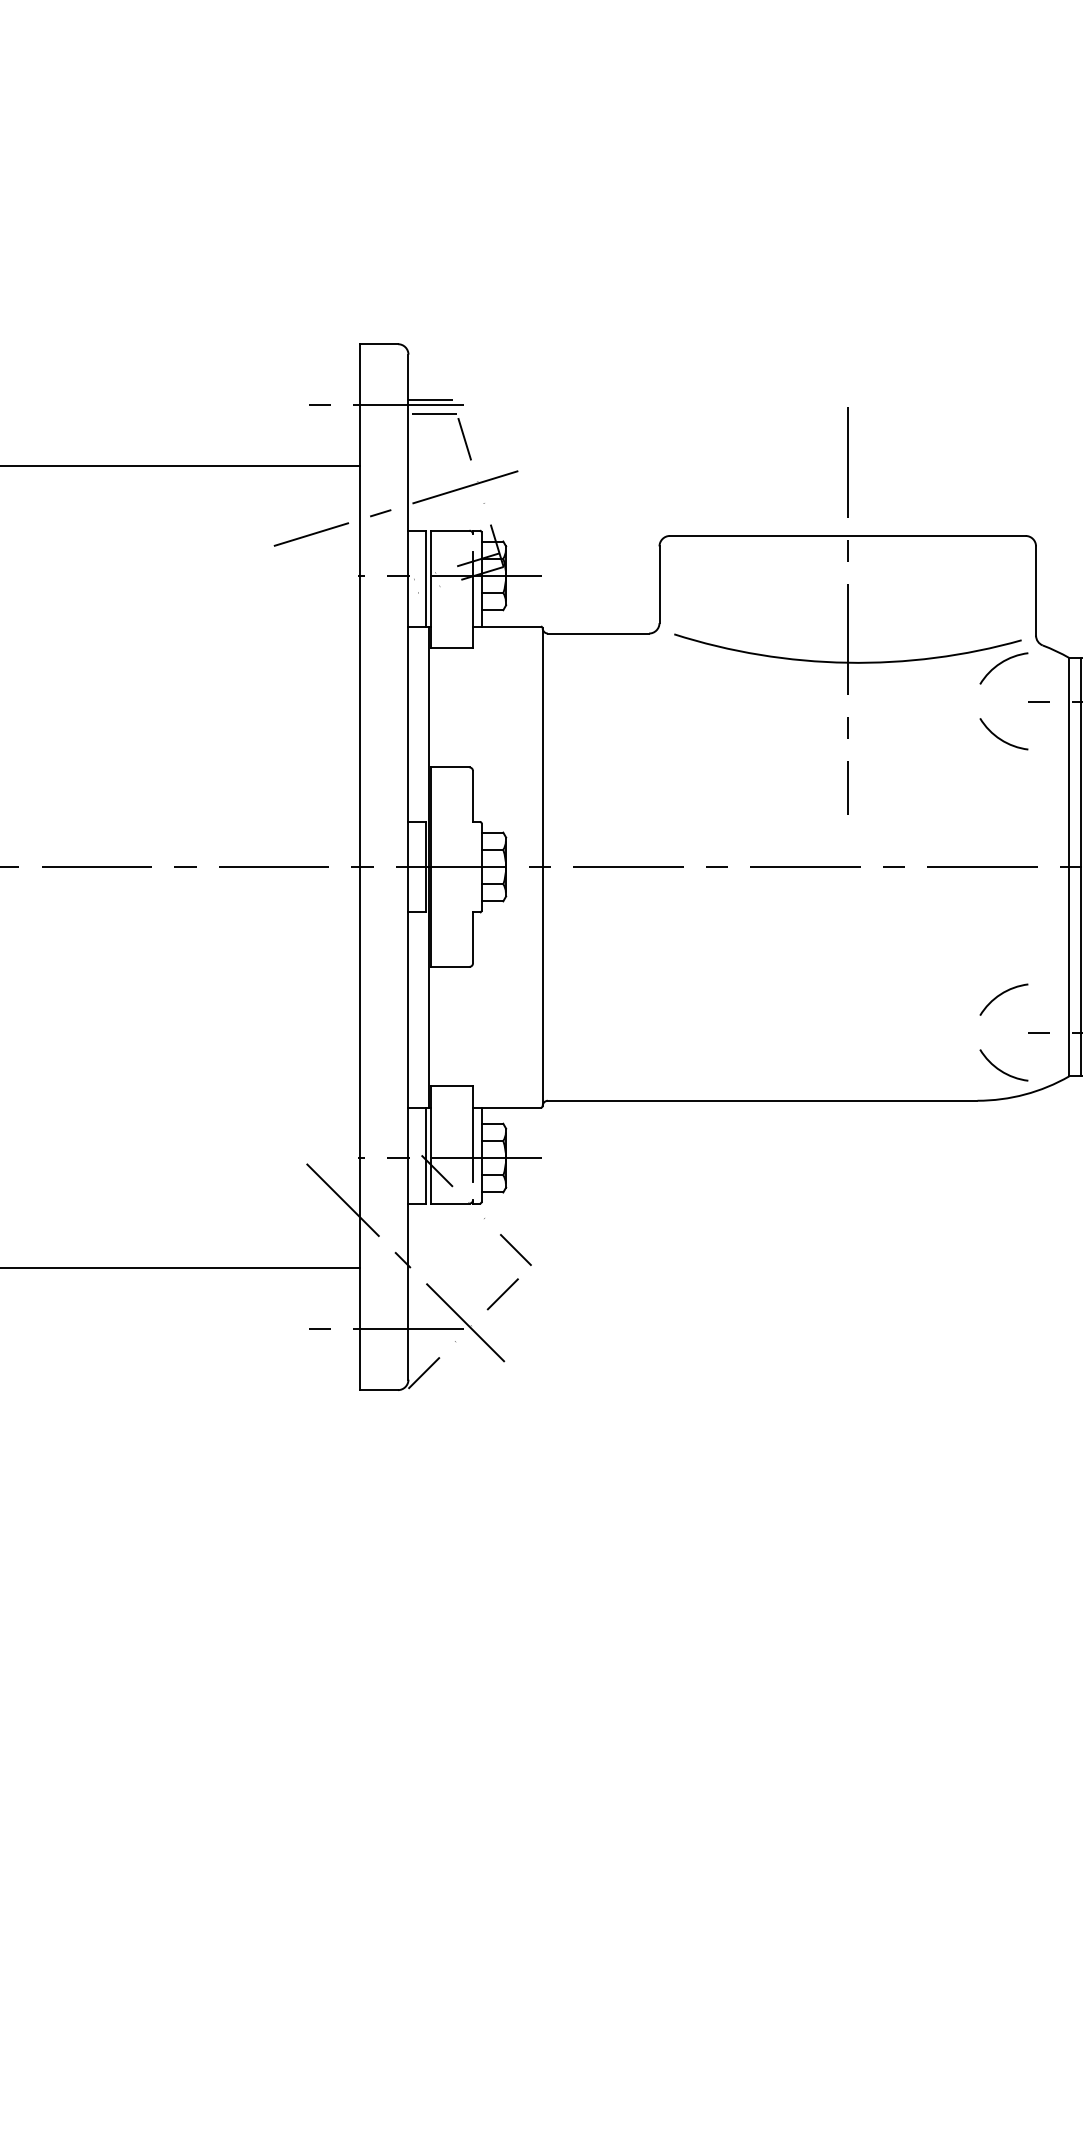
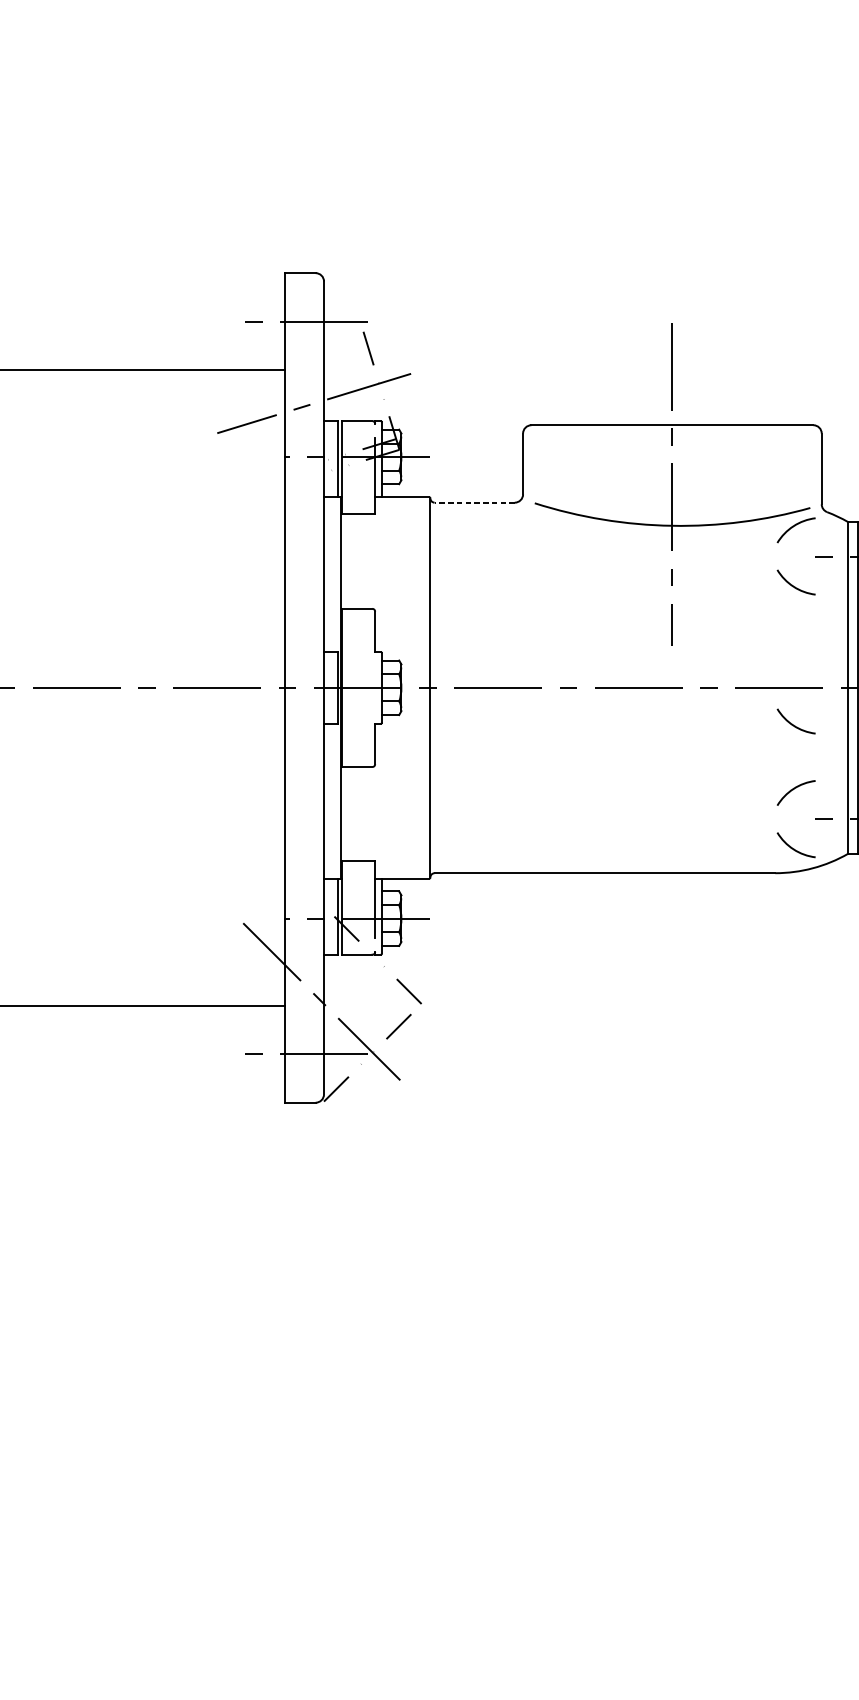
line: (430, 399) -> (341, 317), removed
line: (432, 413) -> (343, 328), removed
line: (598, 633) -> (474, 502), solid -> dashed
arc: (999, 912) -> (792, 723), added

